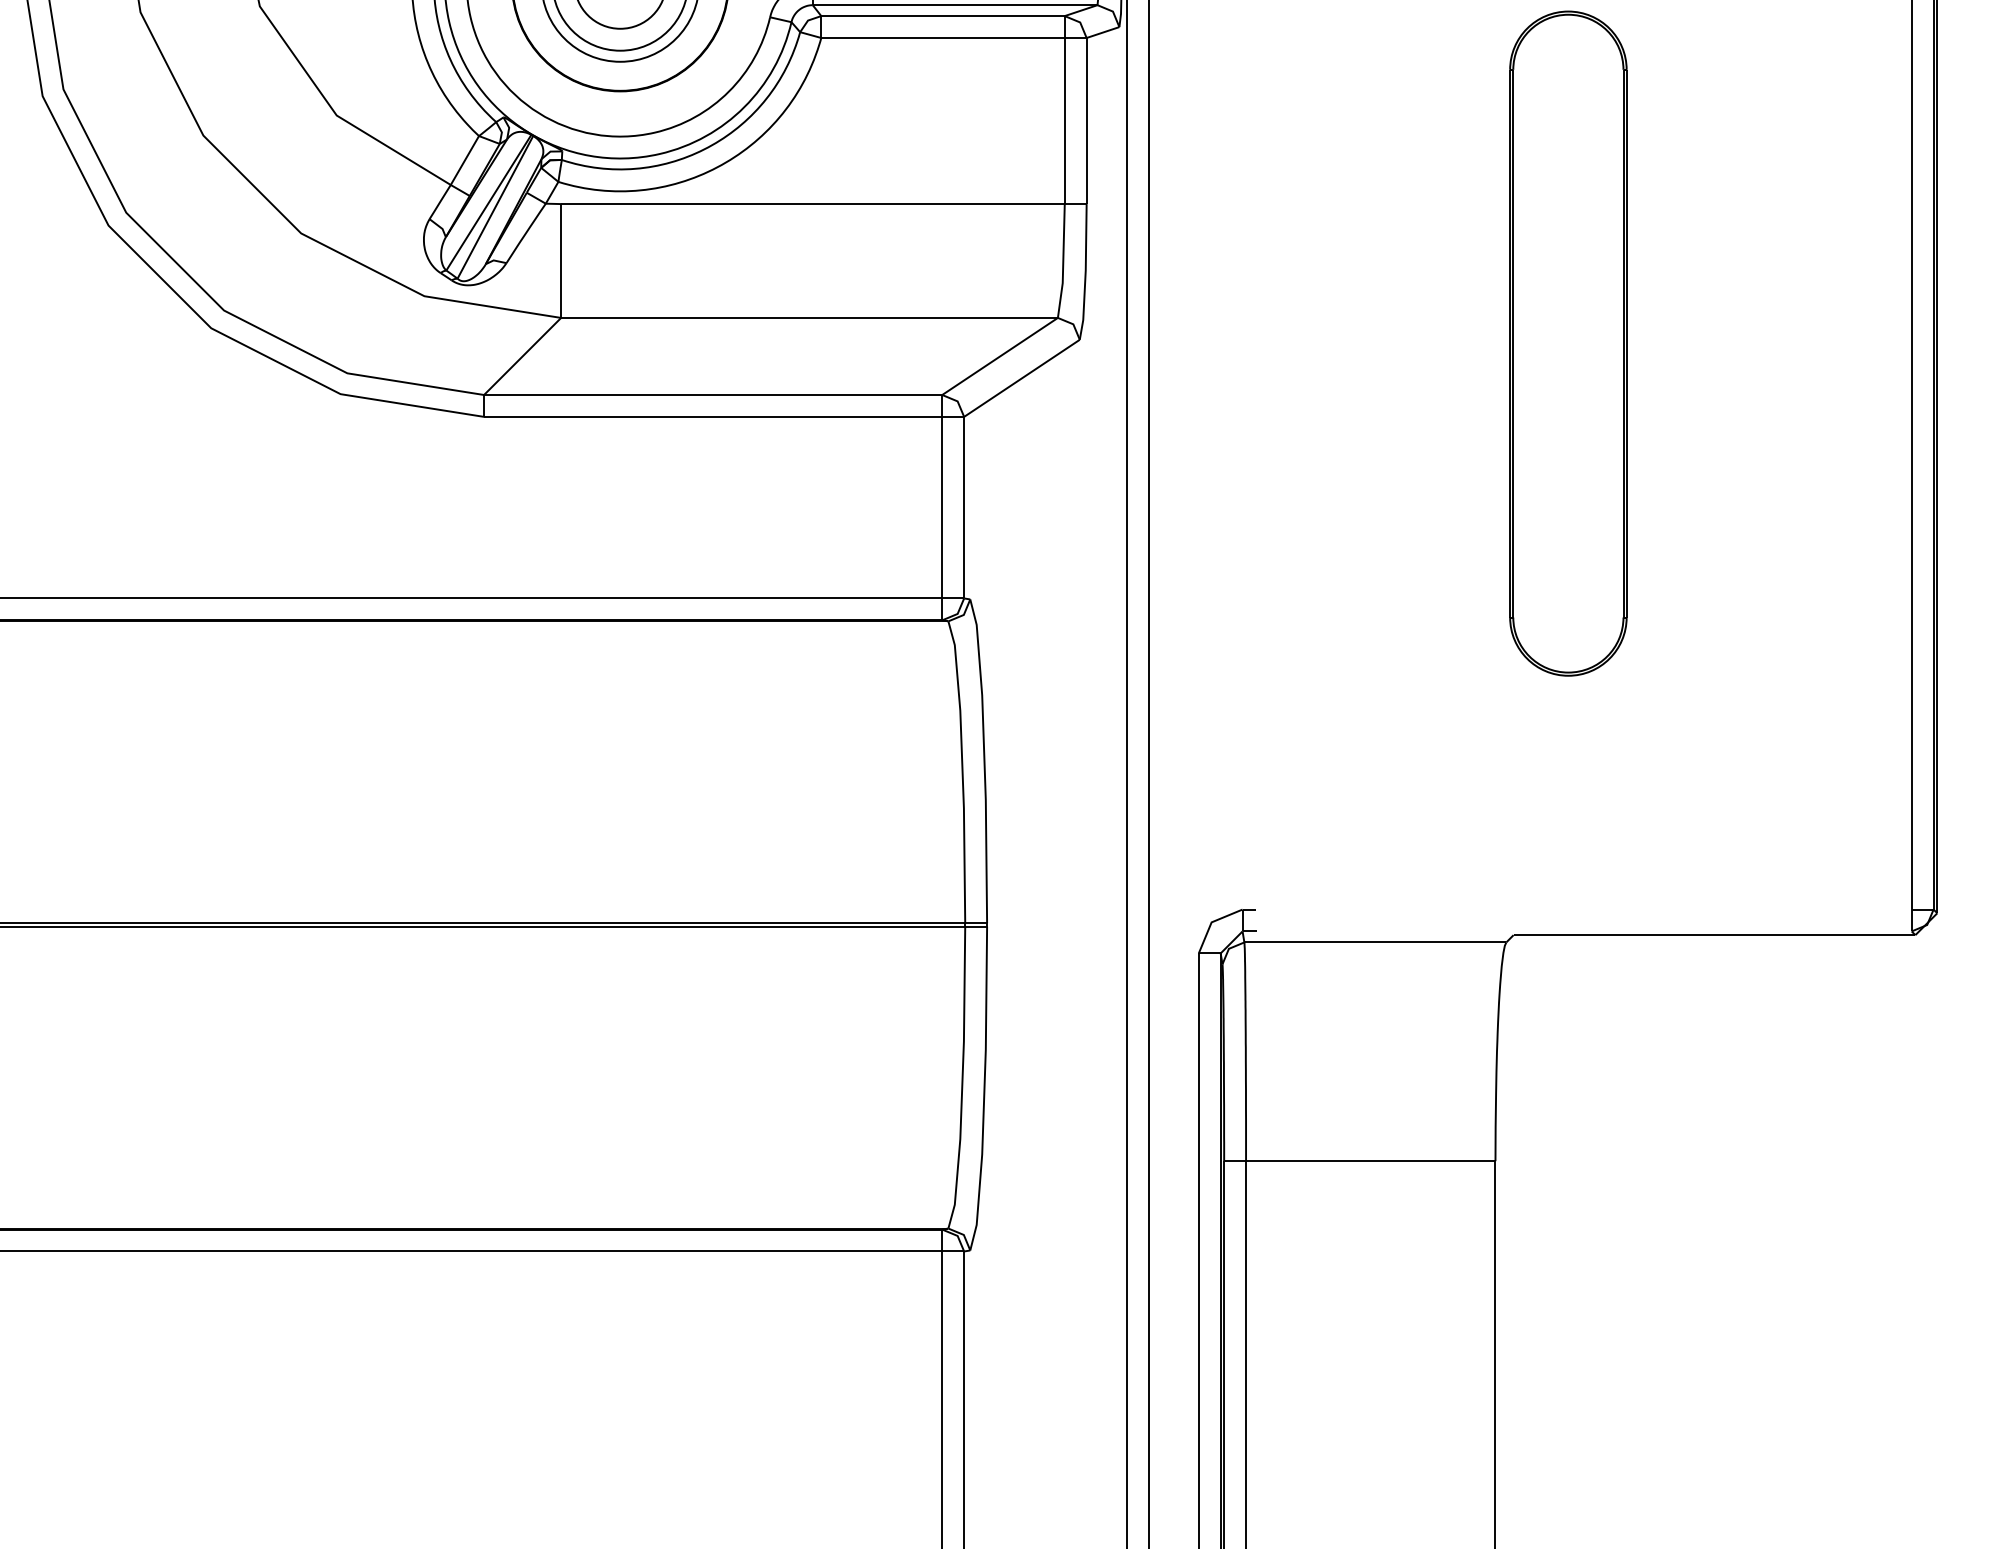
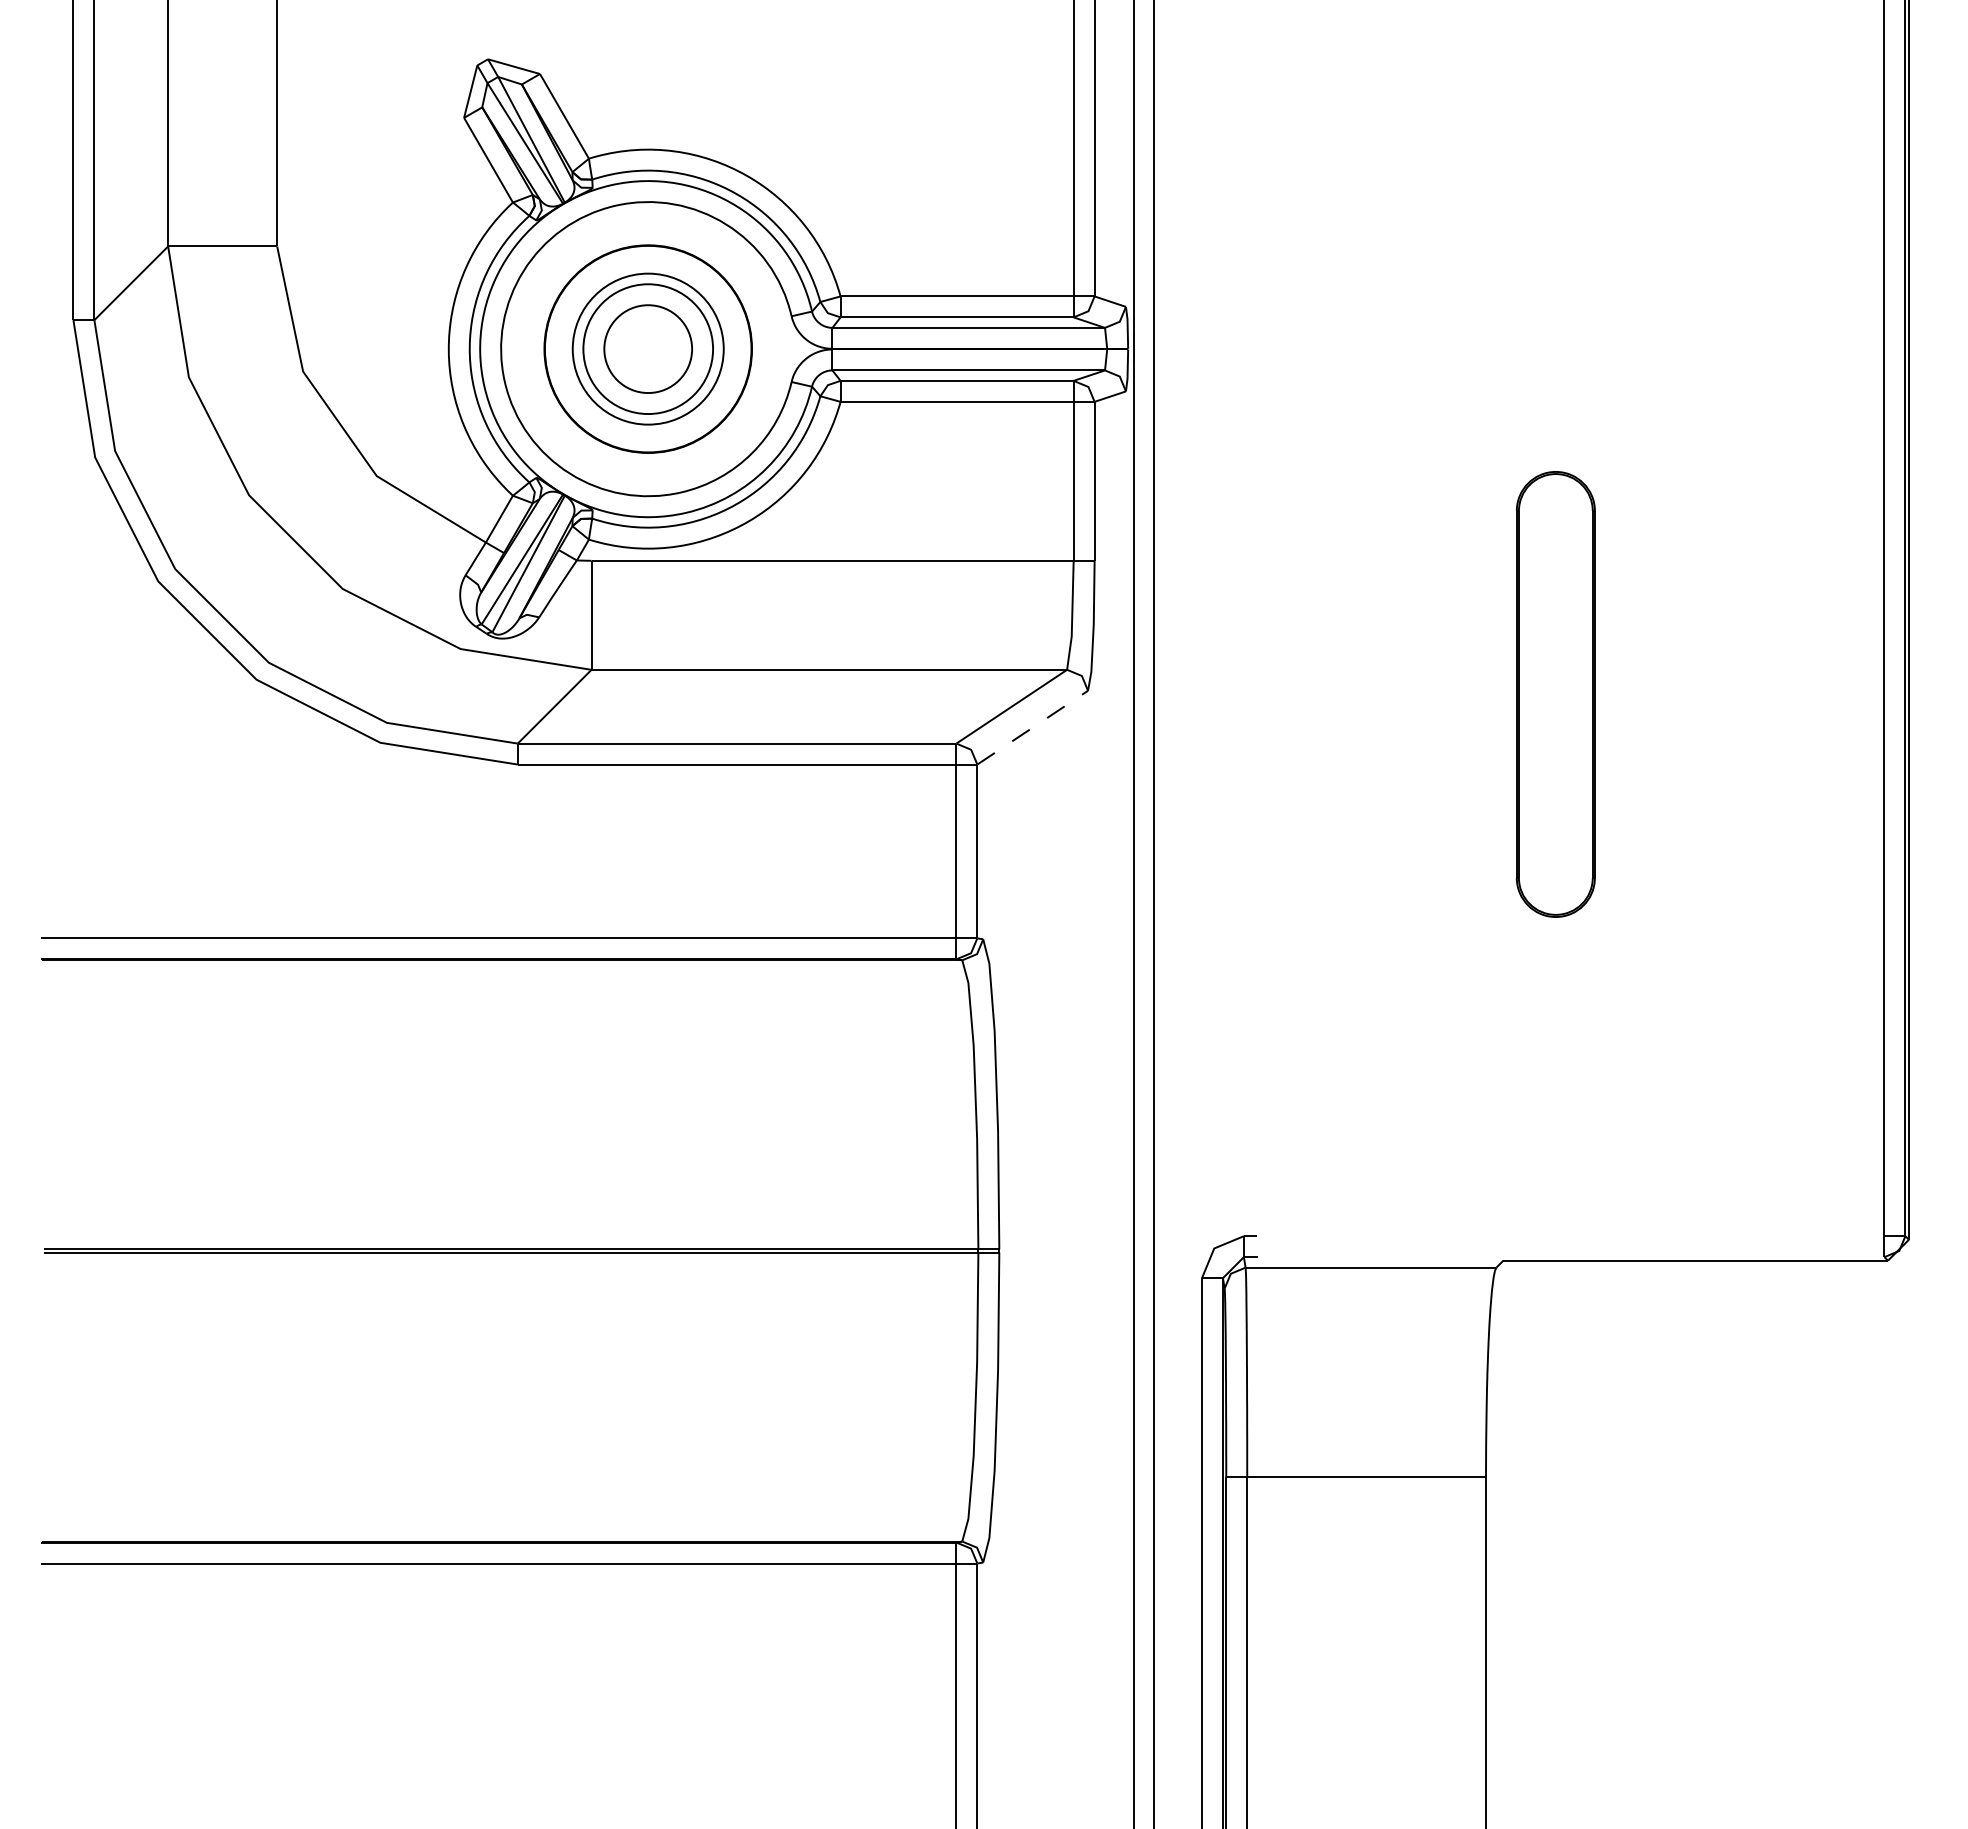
part: (1568, 343) -> (1555, 694), size x0.7
line: (1021, 378) -> (1032, 727), solid -> dashed

